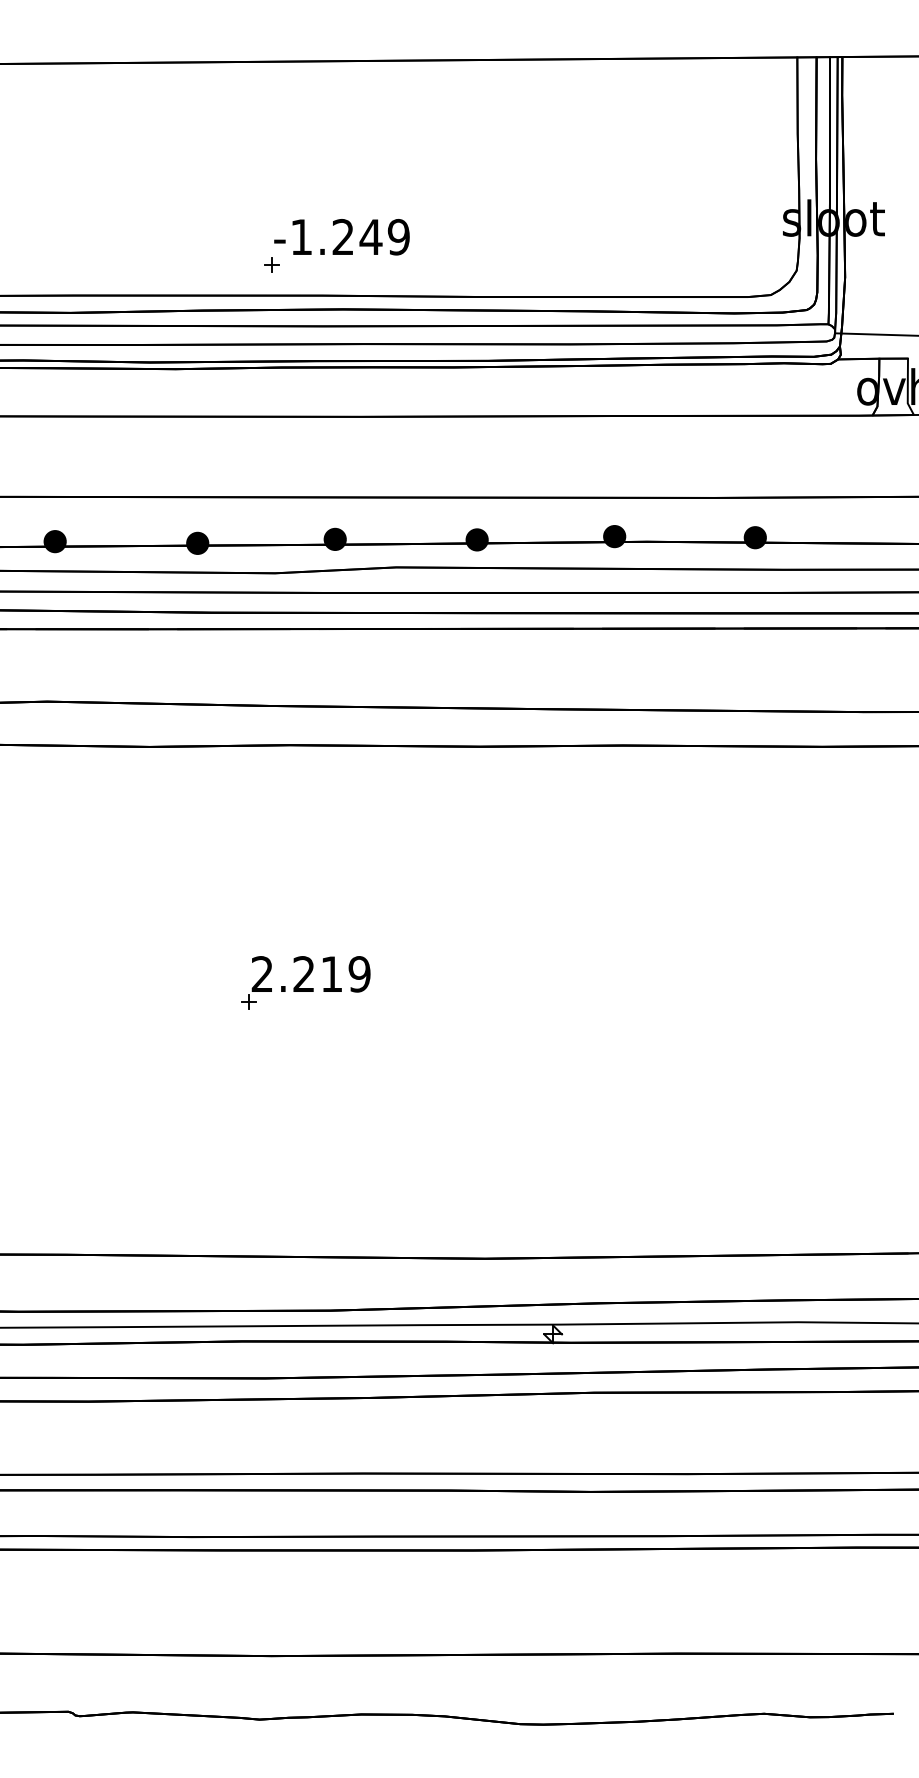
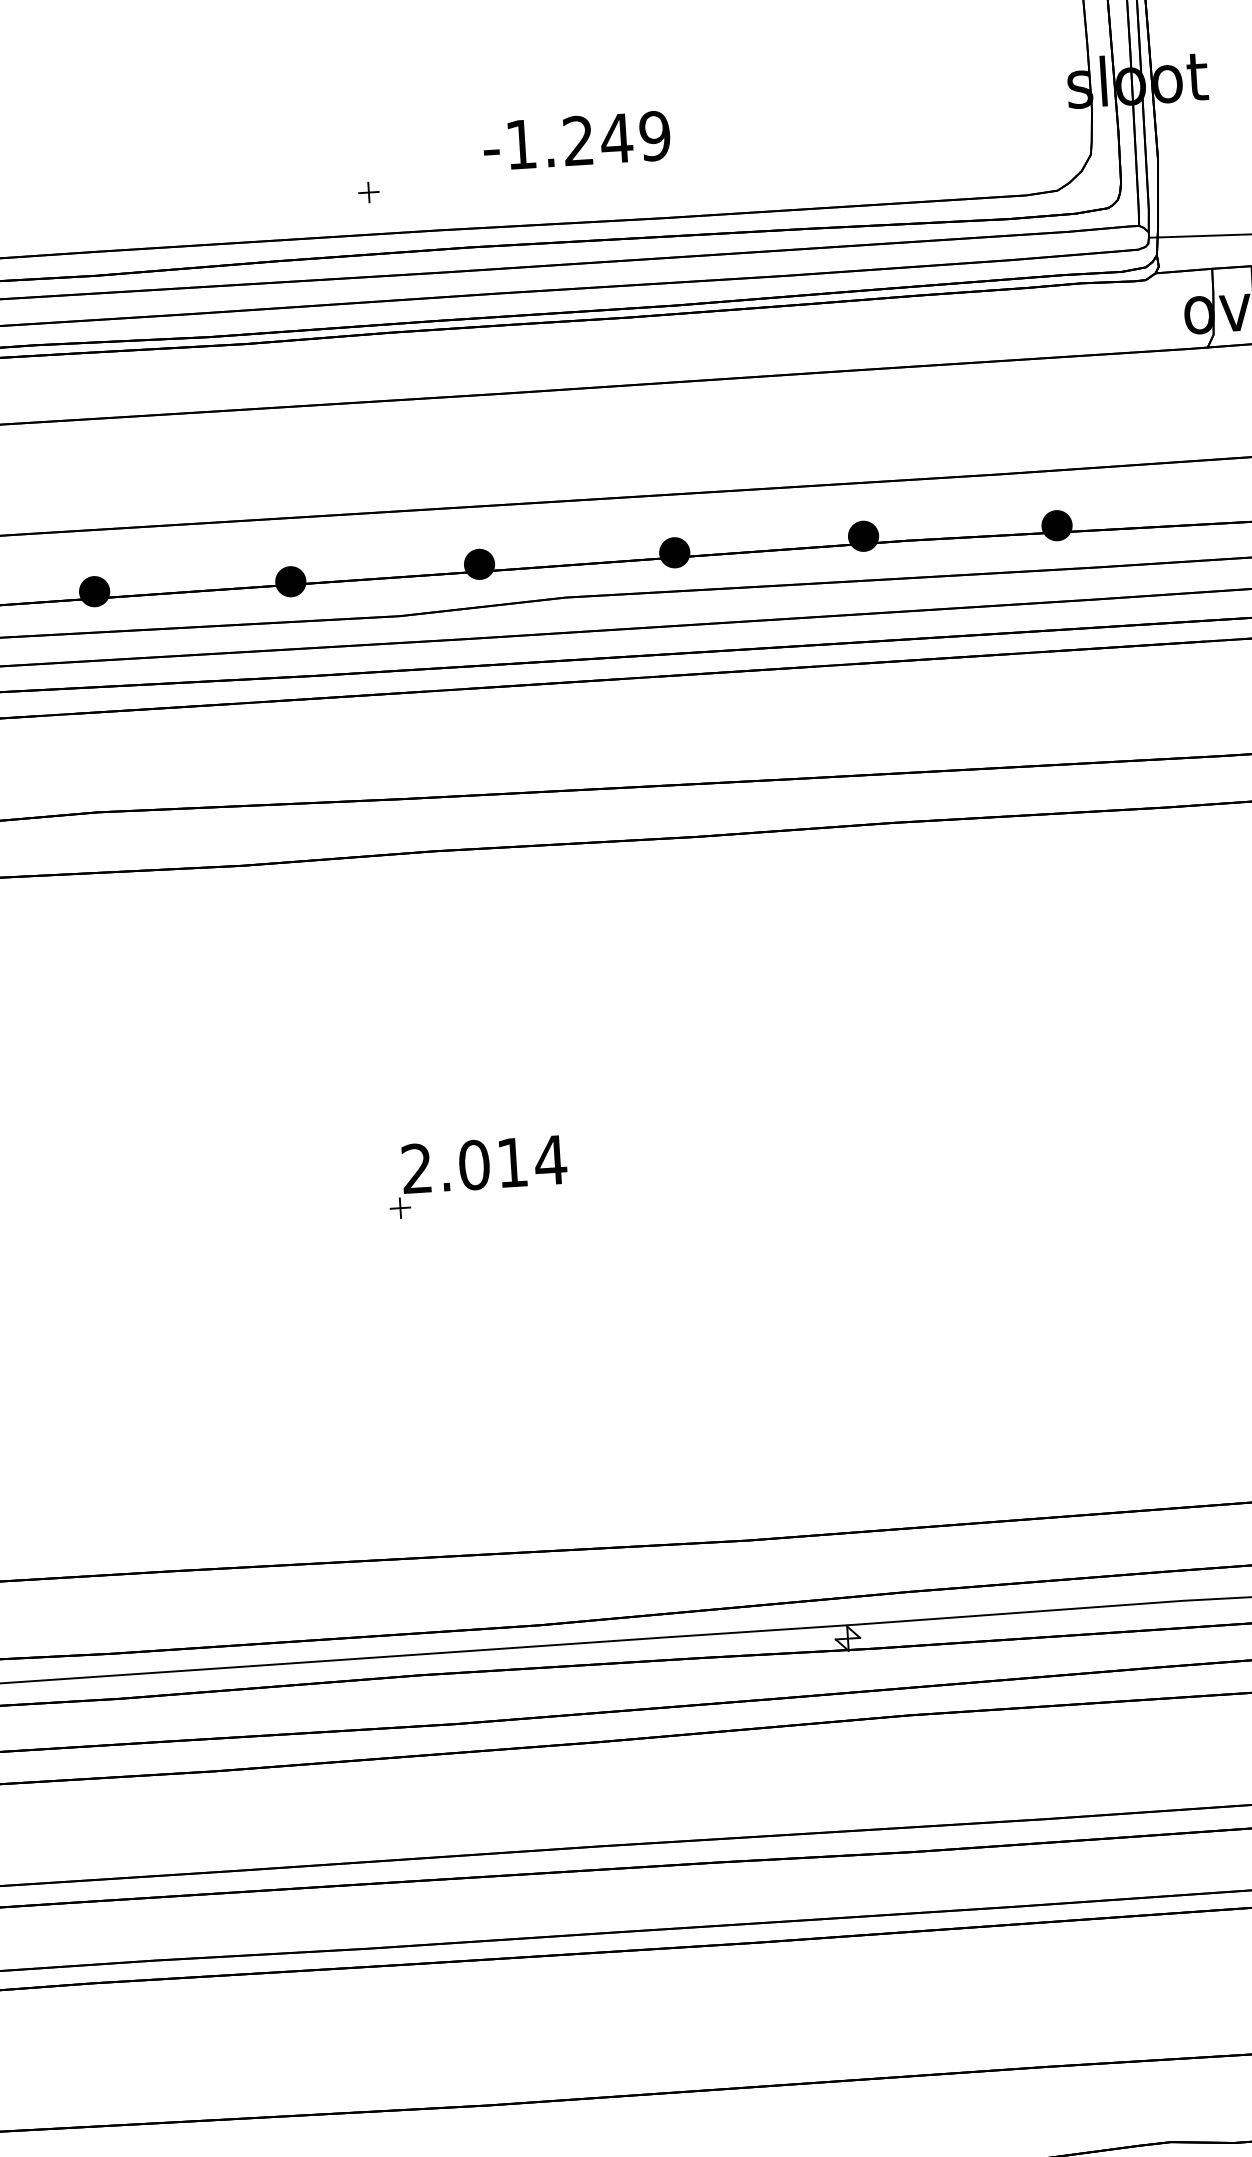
text: (341, 237) -> (576, 141), moved
text: (332, 974) -> (513, 1162), 2.219 -> 2.014

